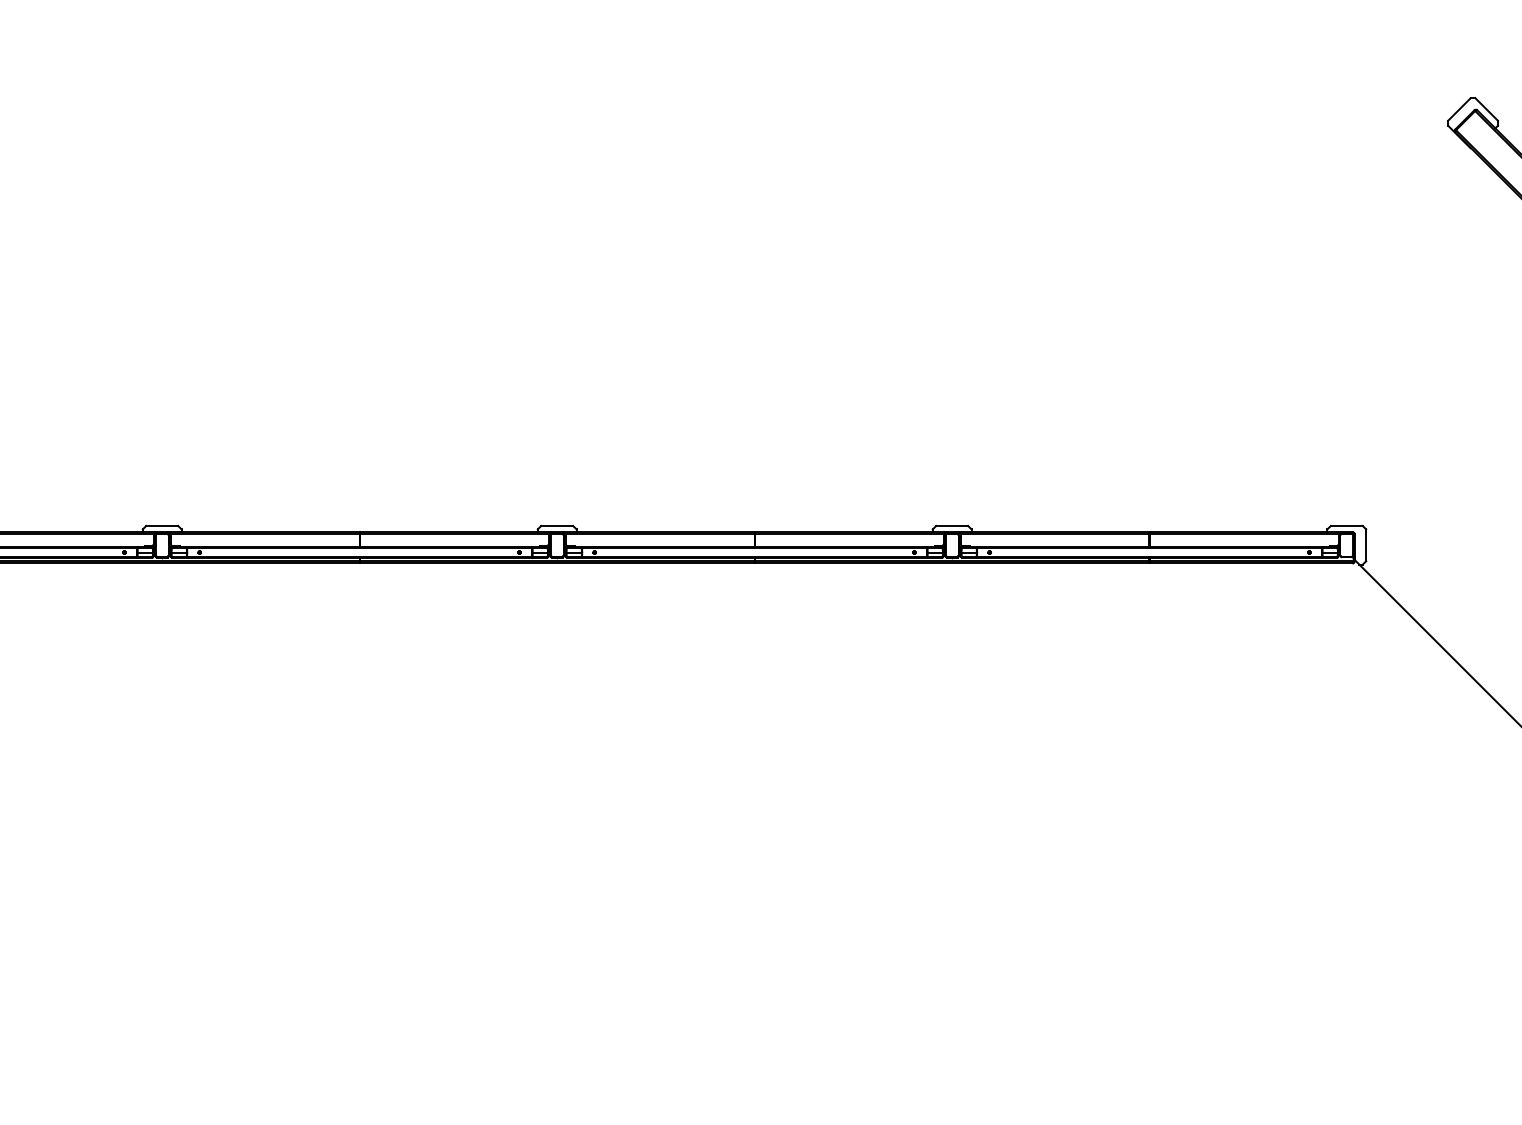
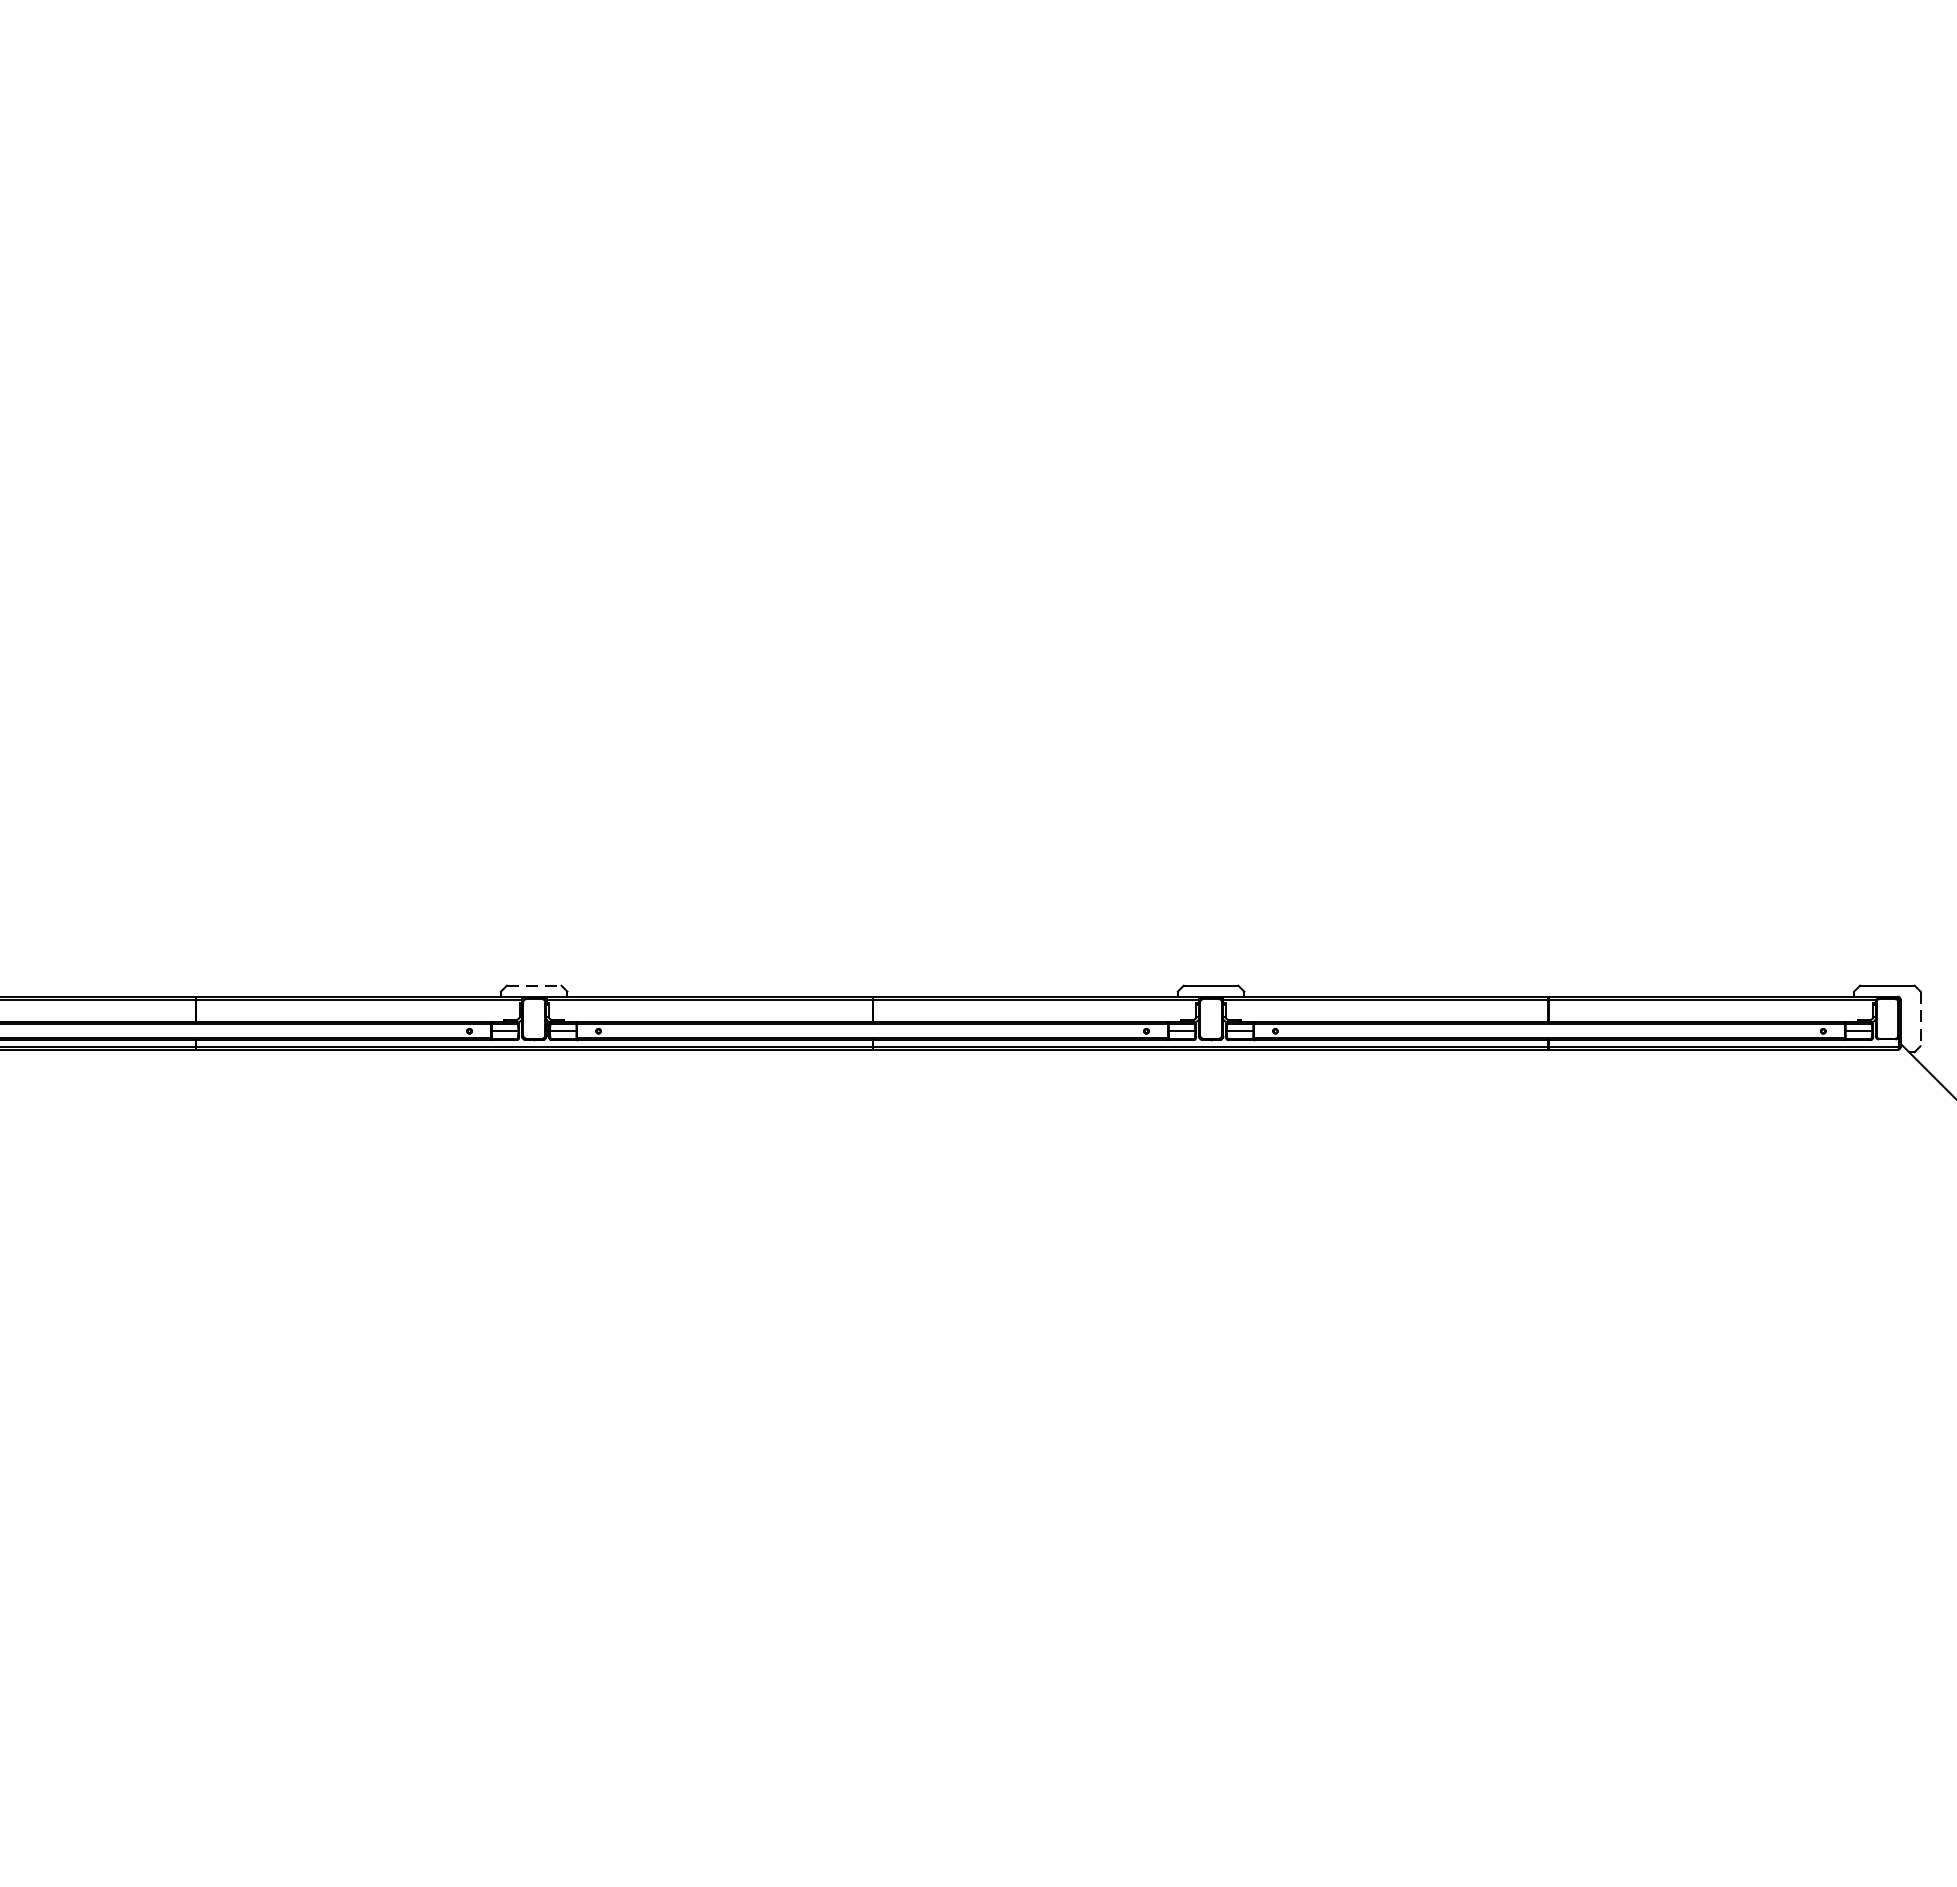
line: (557, 525) -> (534, 984), solid -> dashed
line: (1366, 545) -> (1921, 1019), solid -> dashed

